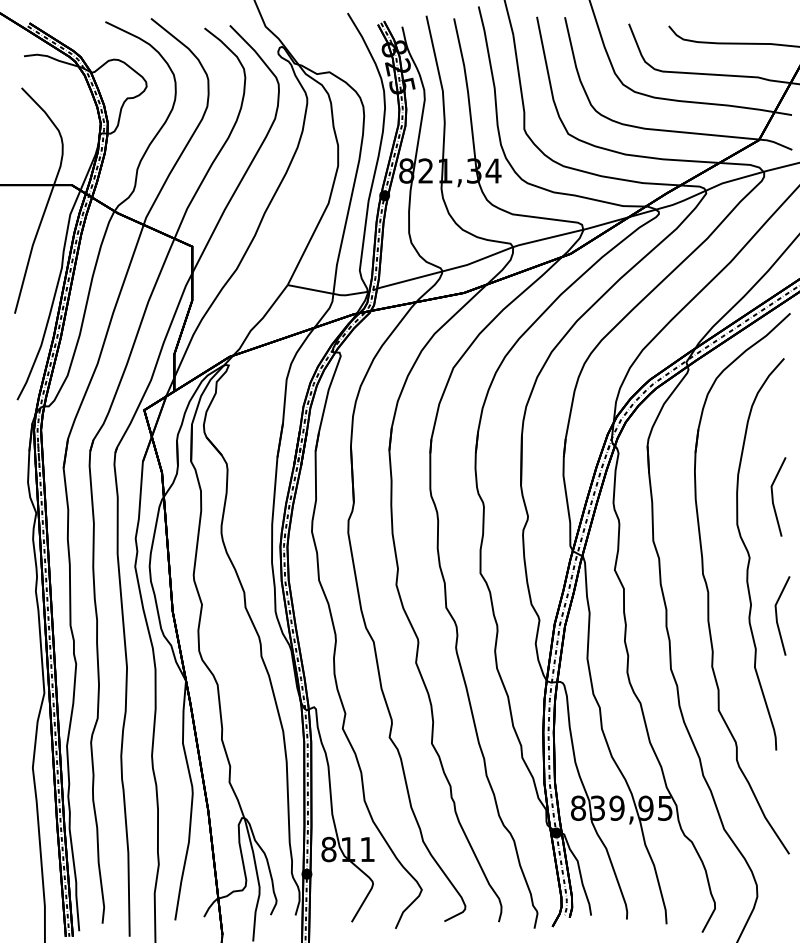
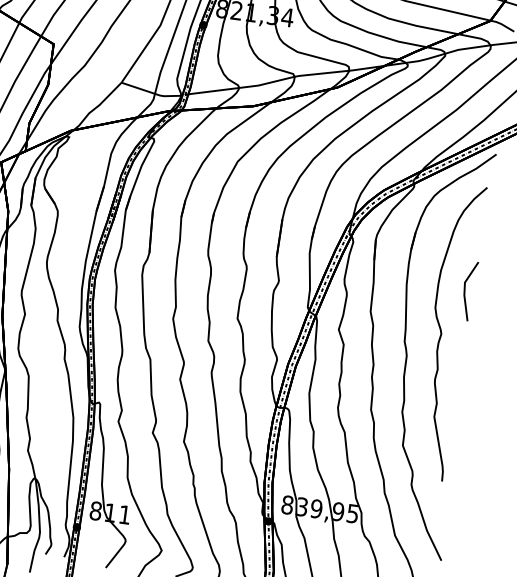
line: (777, 615) -> (456, 380), removed

